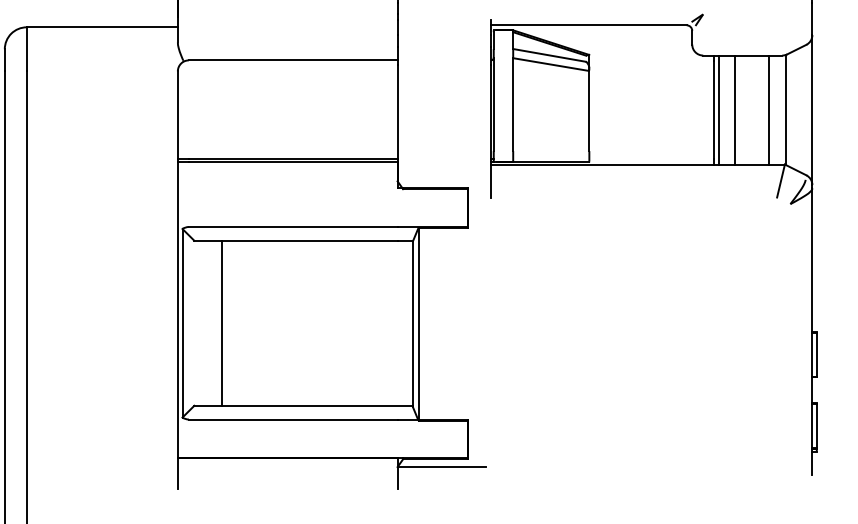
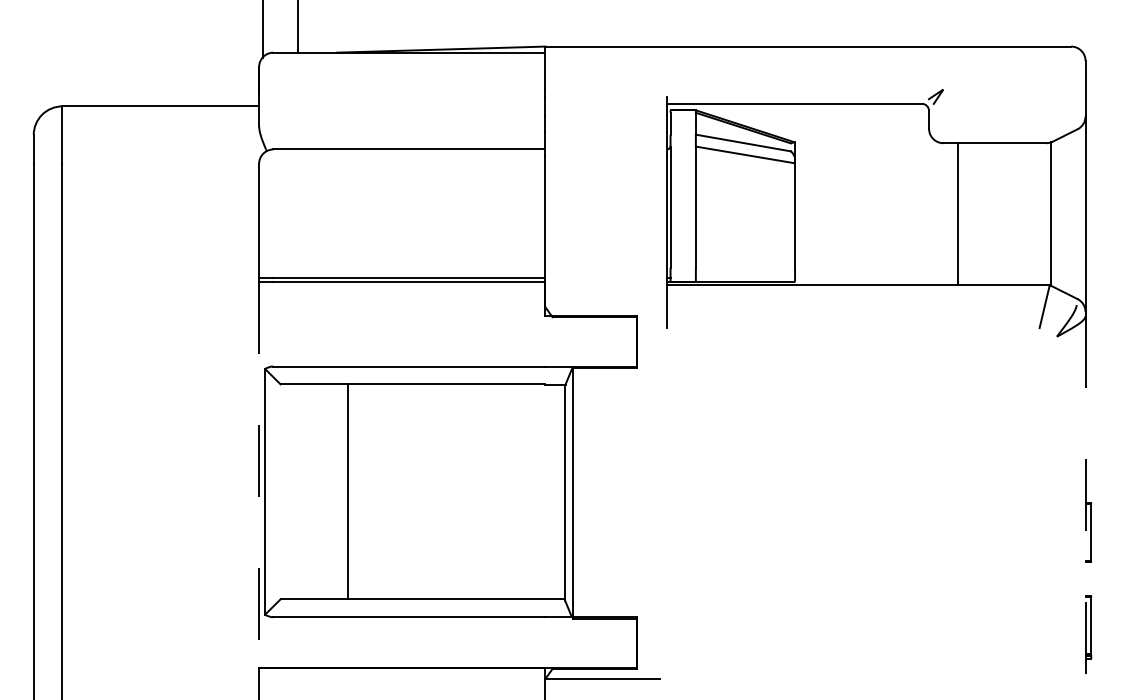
line: (718, 110) -> (963, 214), removed
line: (735, 110) -> (985, 214), removed
line: (769, 110) -> (1029, 214), removed
line: (178, 309) -> (259, 474), solid -> dashed
line: (221, 322) -> (348, 491), moved
line: (812, 331) -> (1085, 502), solid -> dashed

